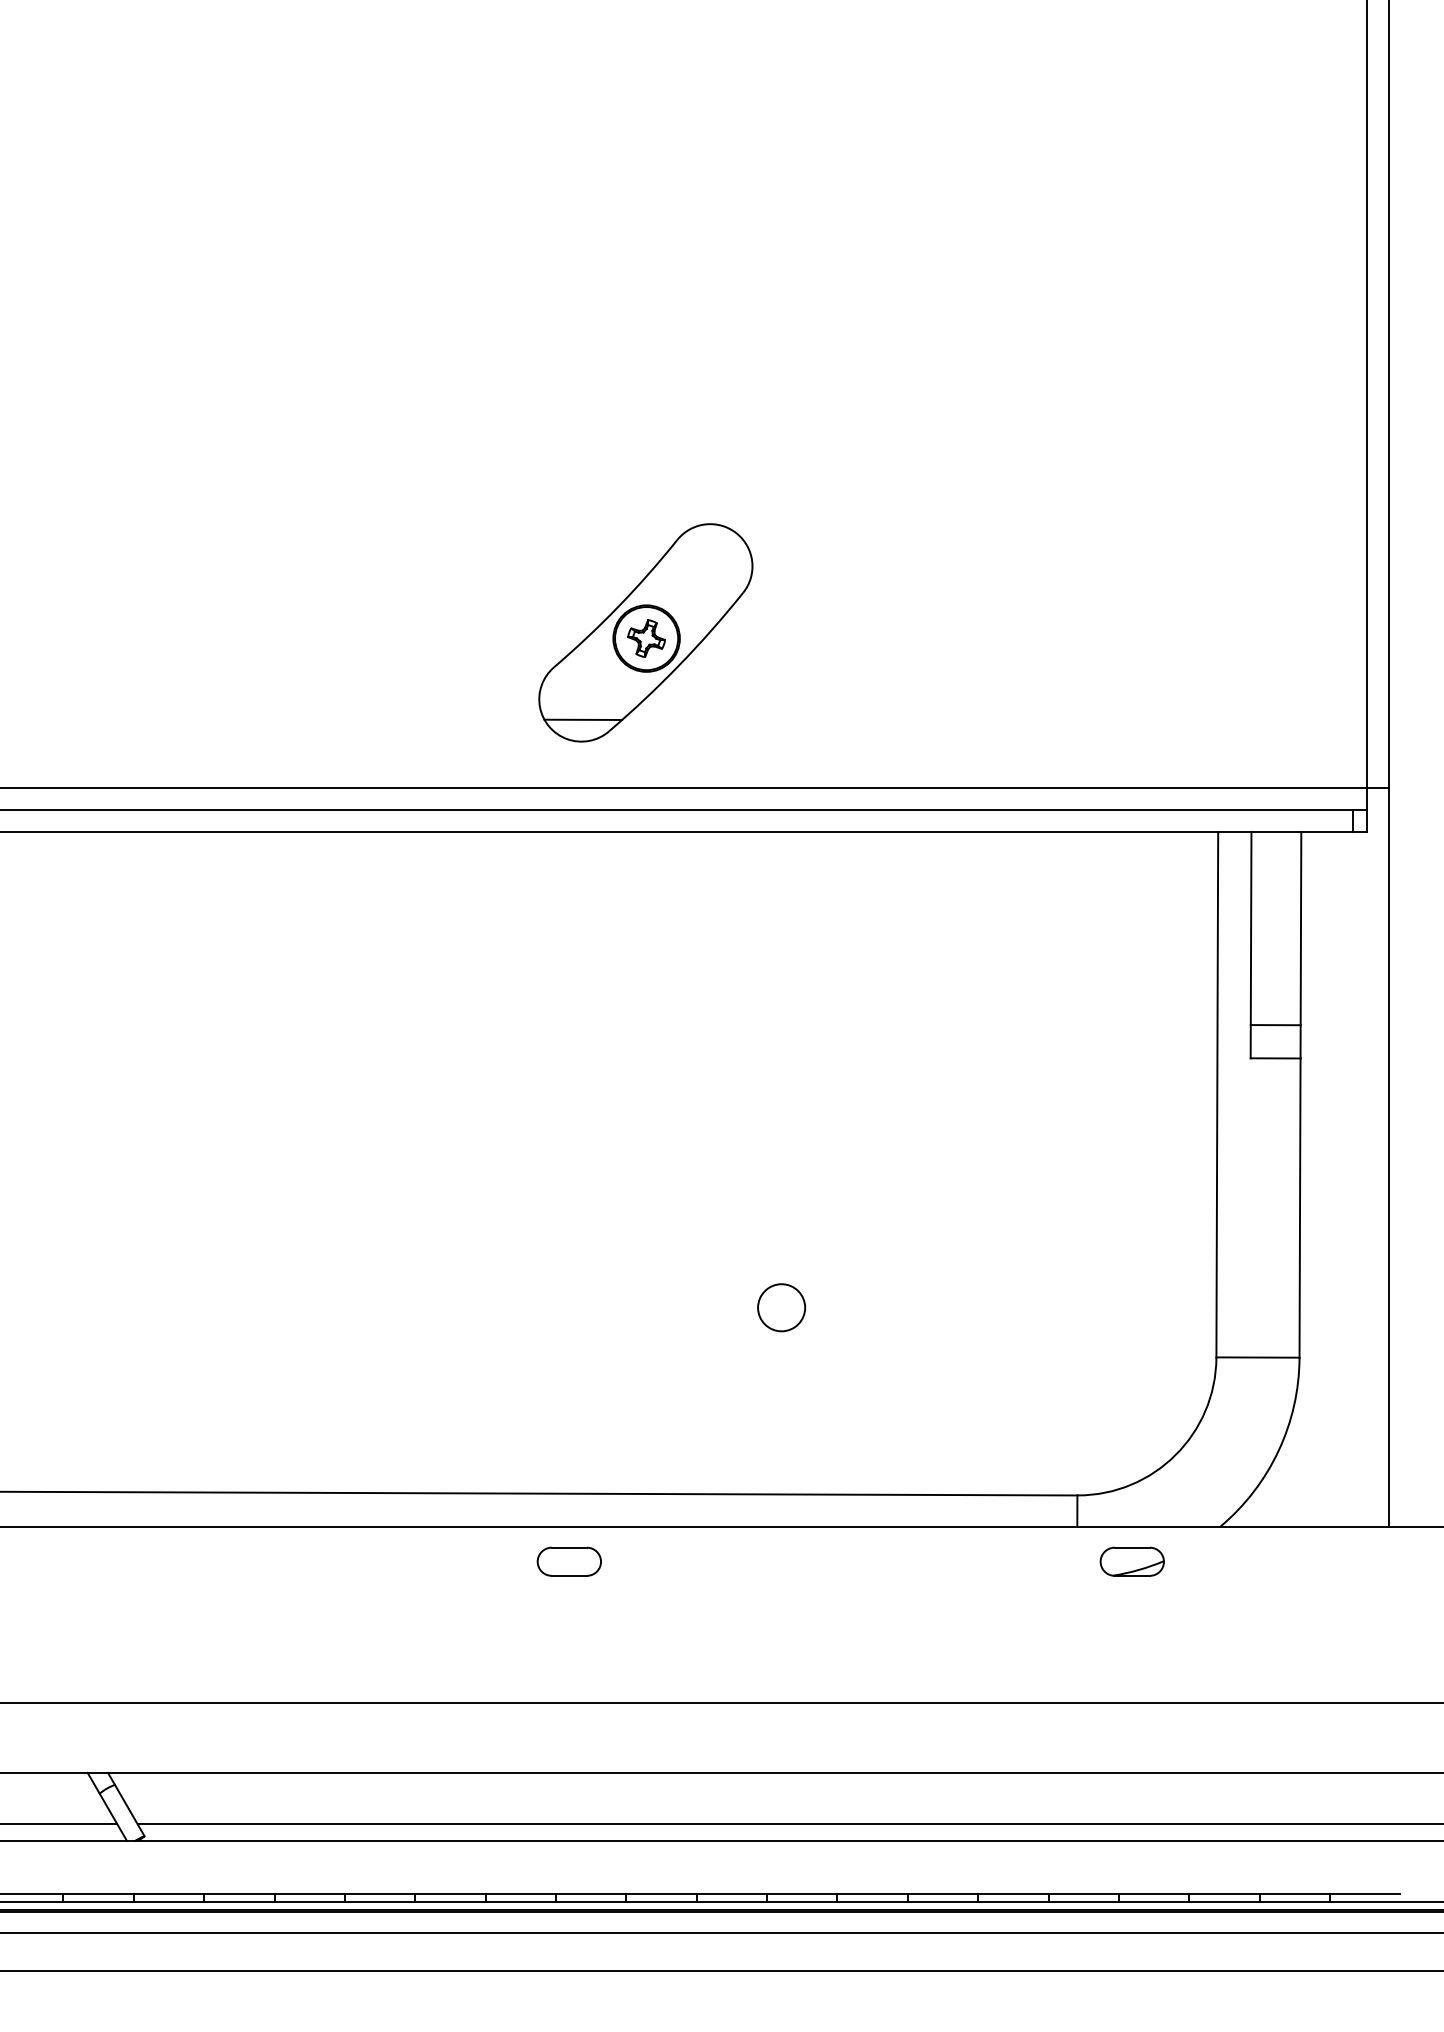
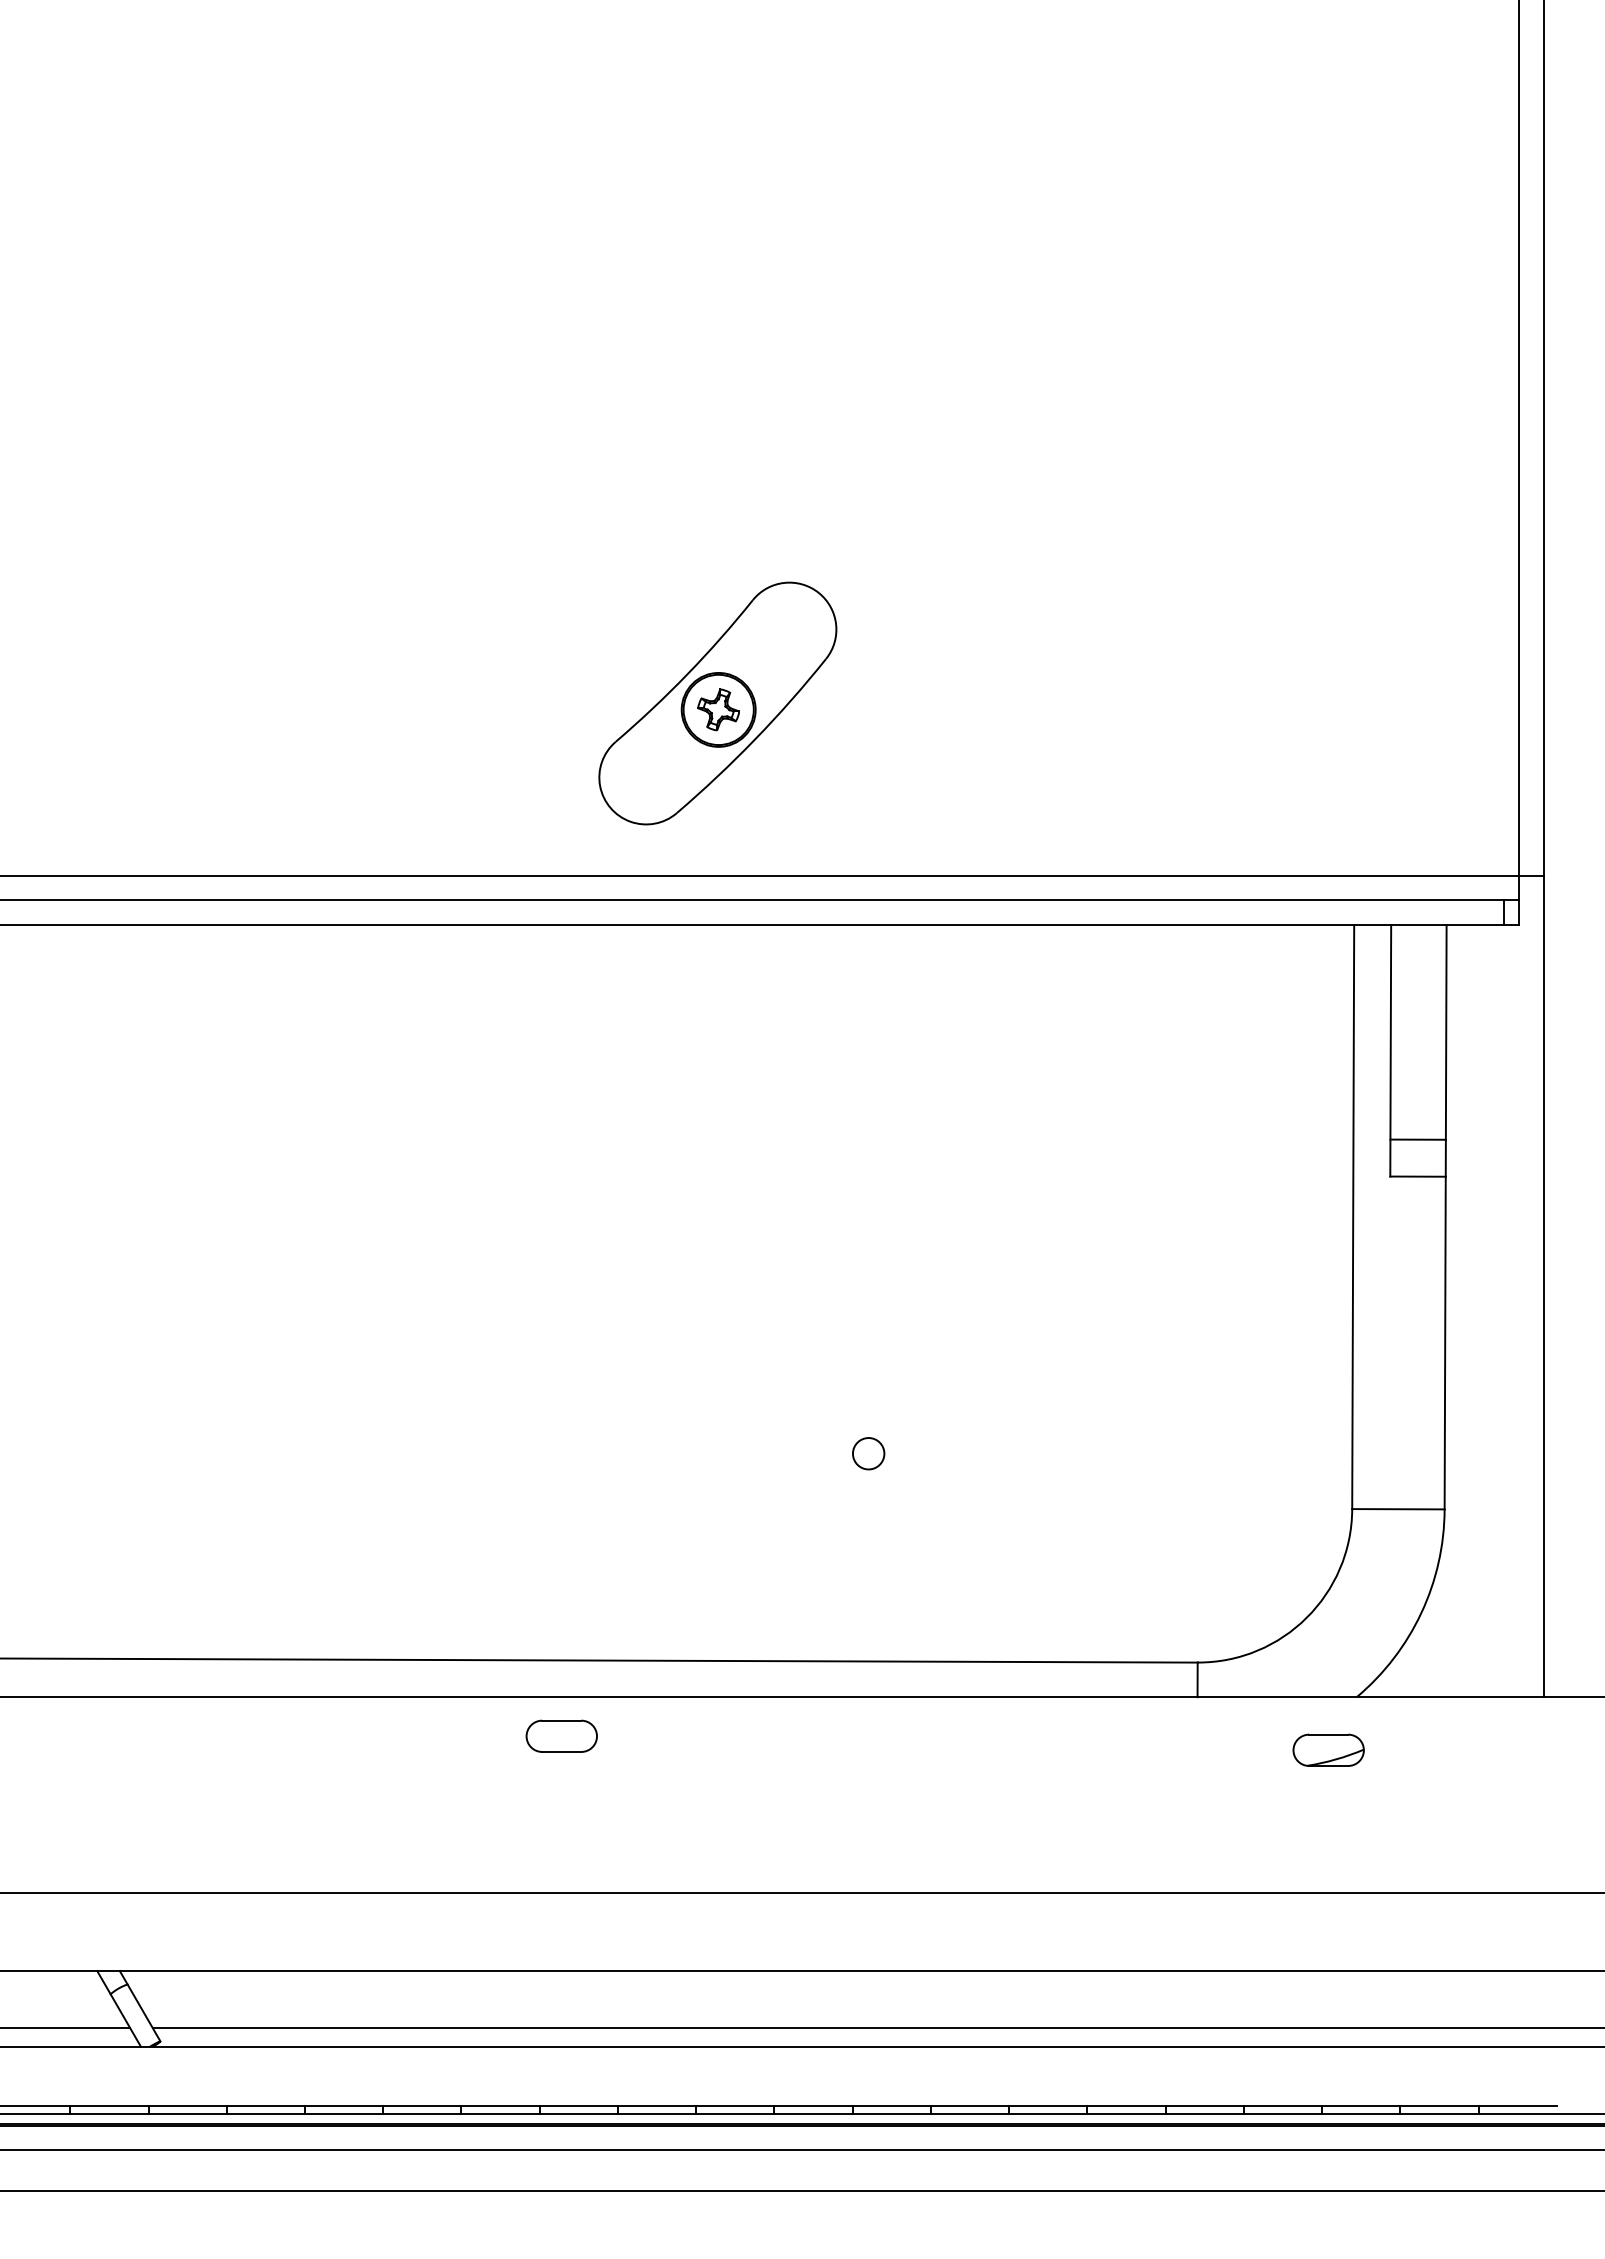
line: (583, 720) -> (648, 800), removed
circle: (781, 1307) -> (868, 1453), size x0.6
part: (569, 1561) -> (561, 1735), moved
part: (1132, 1561) -> (1328, 1749), moved

